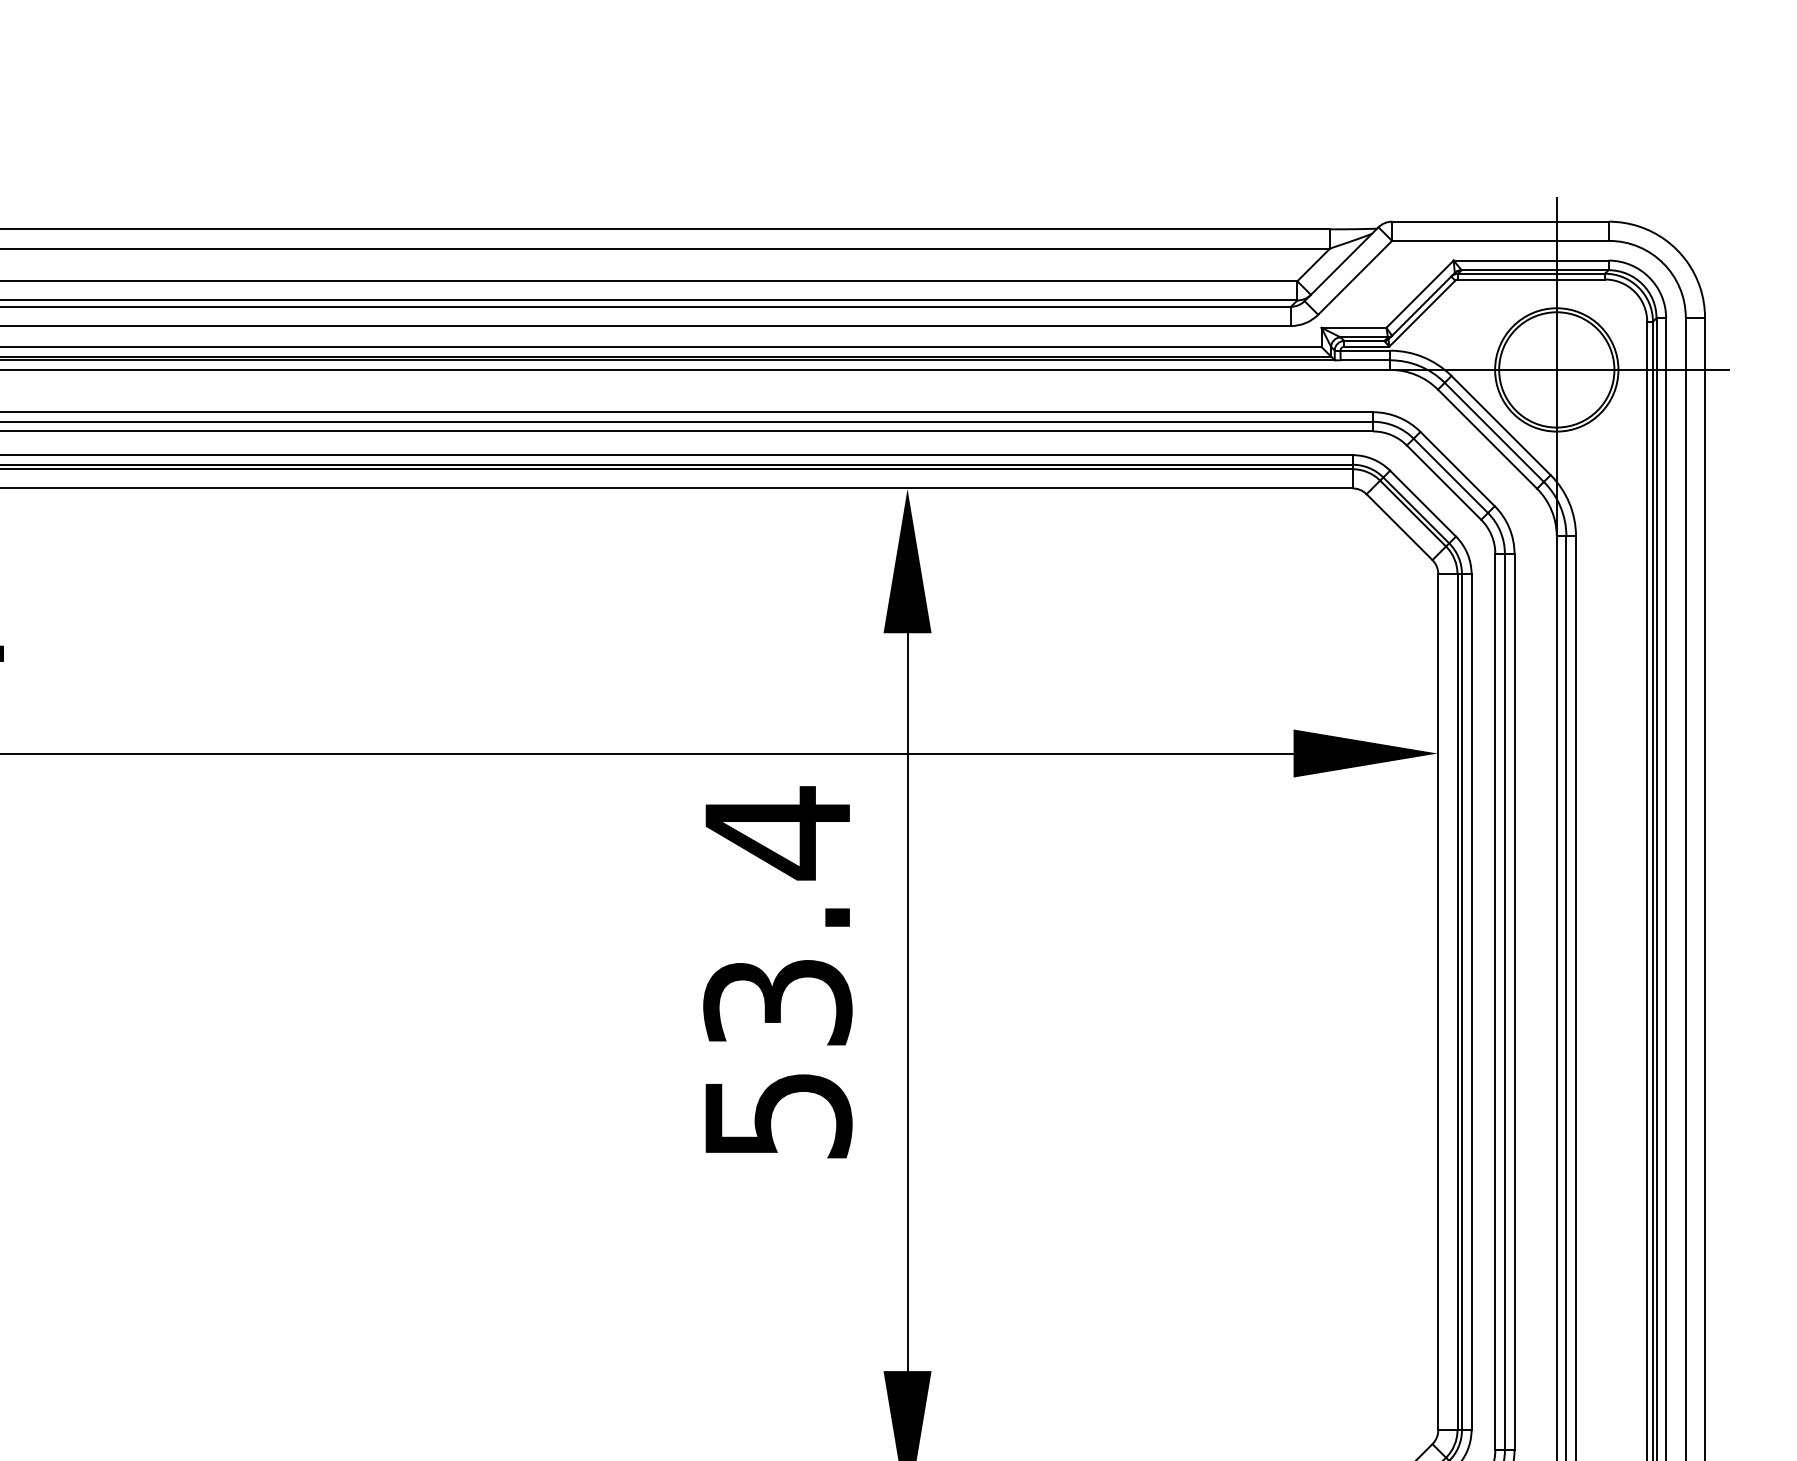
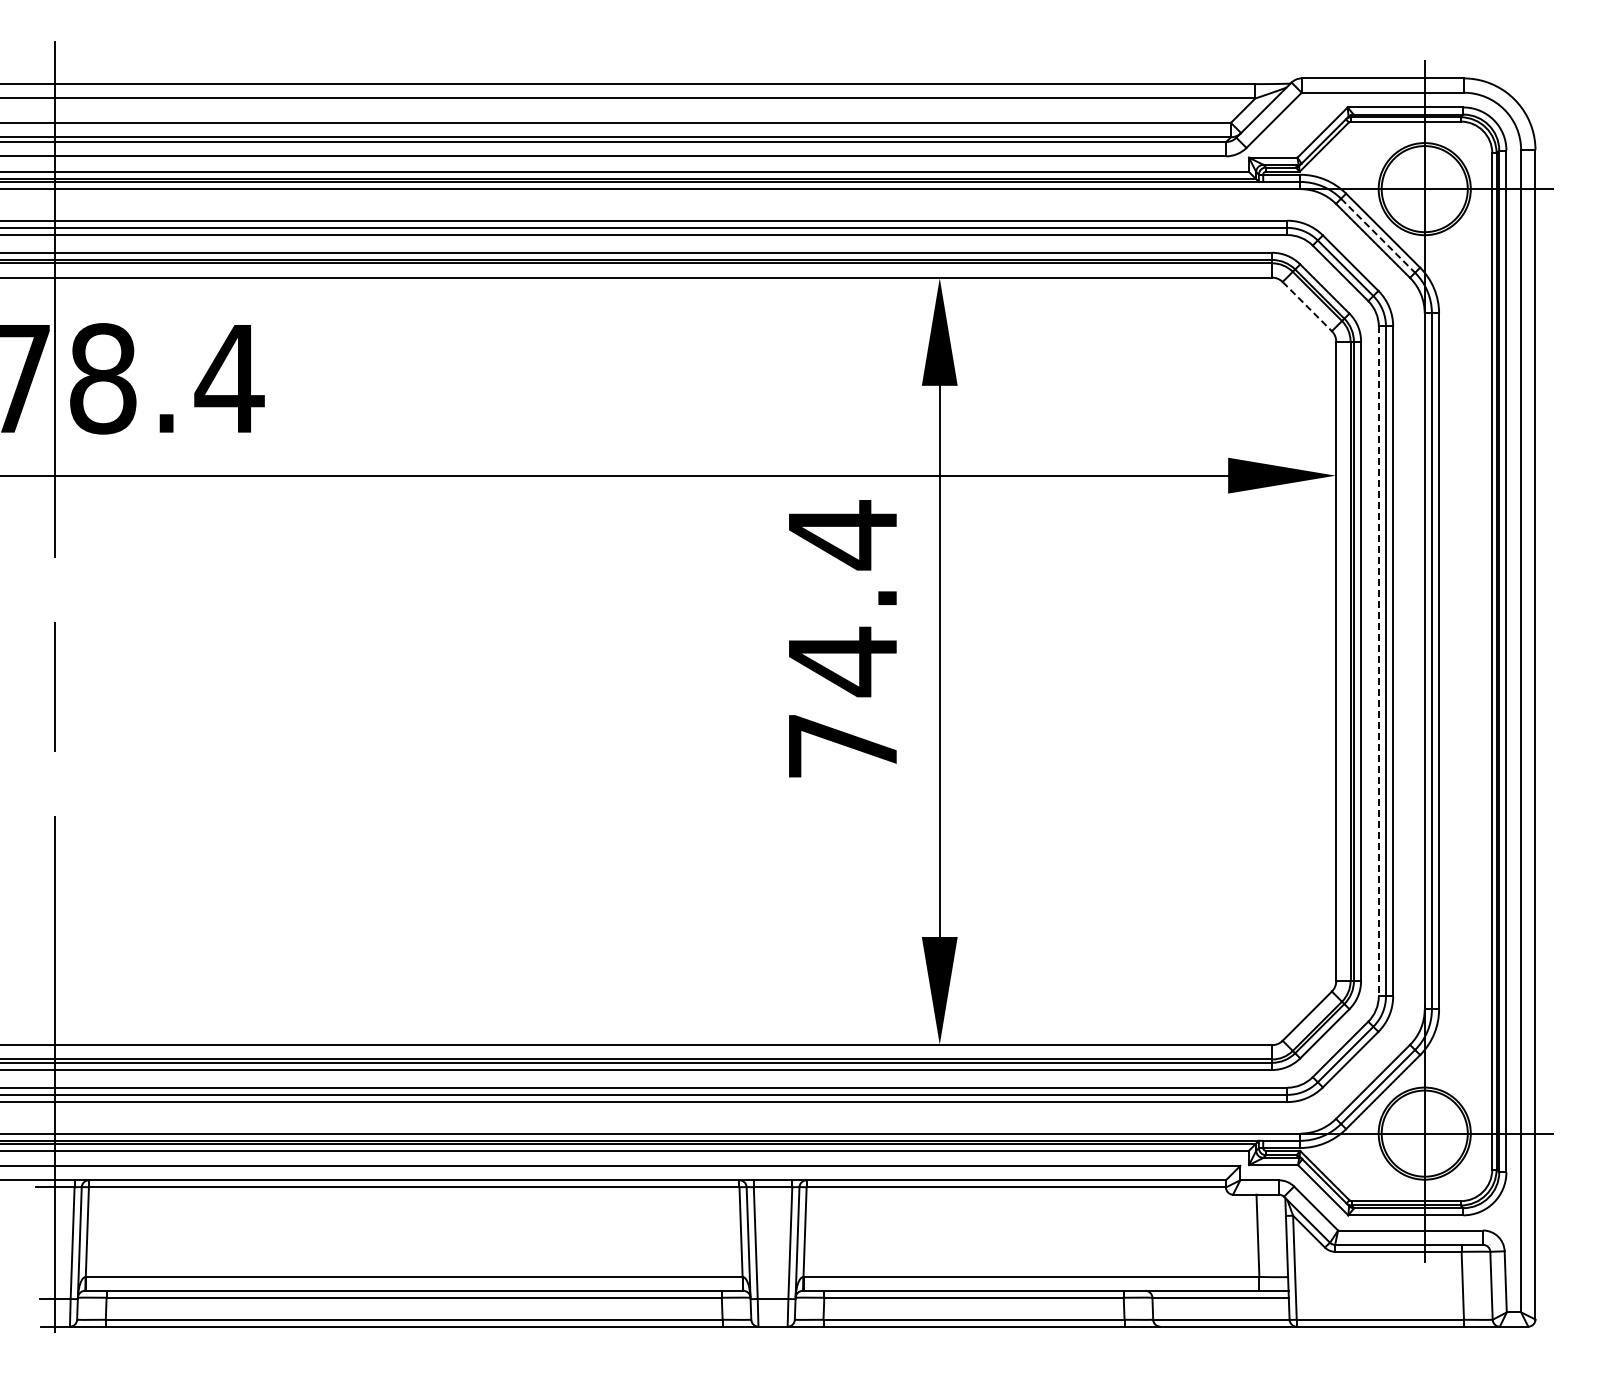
line: (1494, 433) -> (1378, 236), solid -> dashed
line: (1399, 527) -> (1307, 306), solid -> dashed
line: (1494, 1002) -> (1378, 661), solid -> dashed
text: (777, 1055) -> (842, 701), 53.4 -> 74.4

